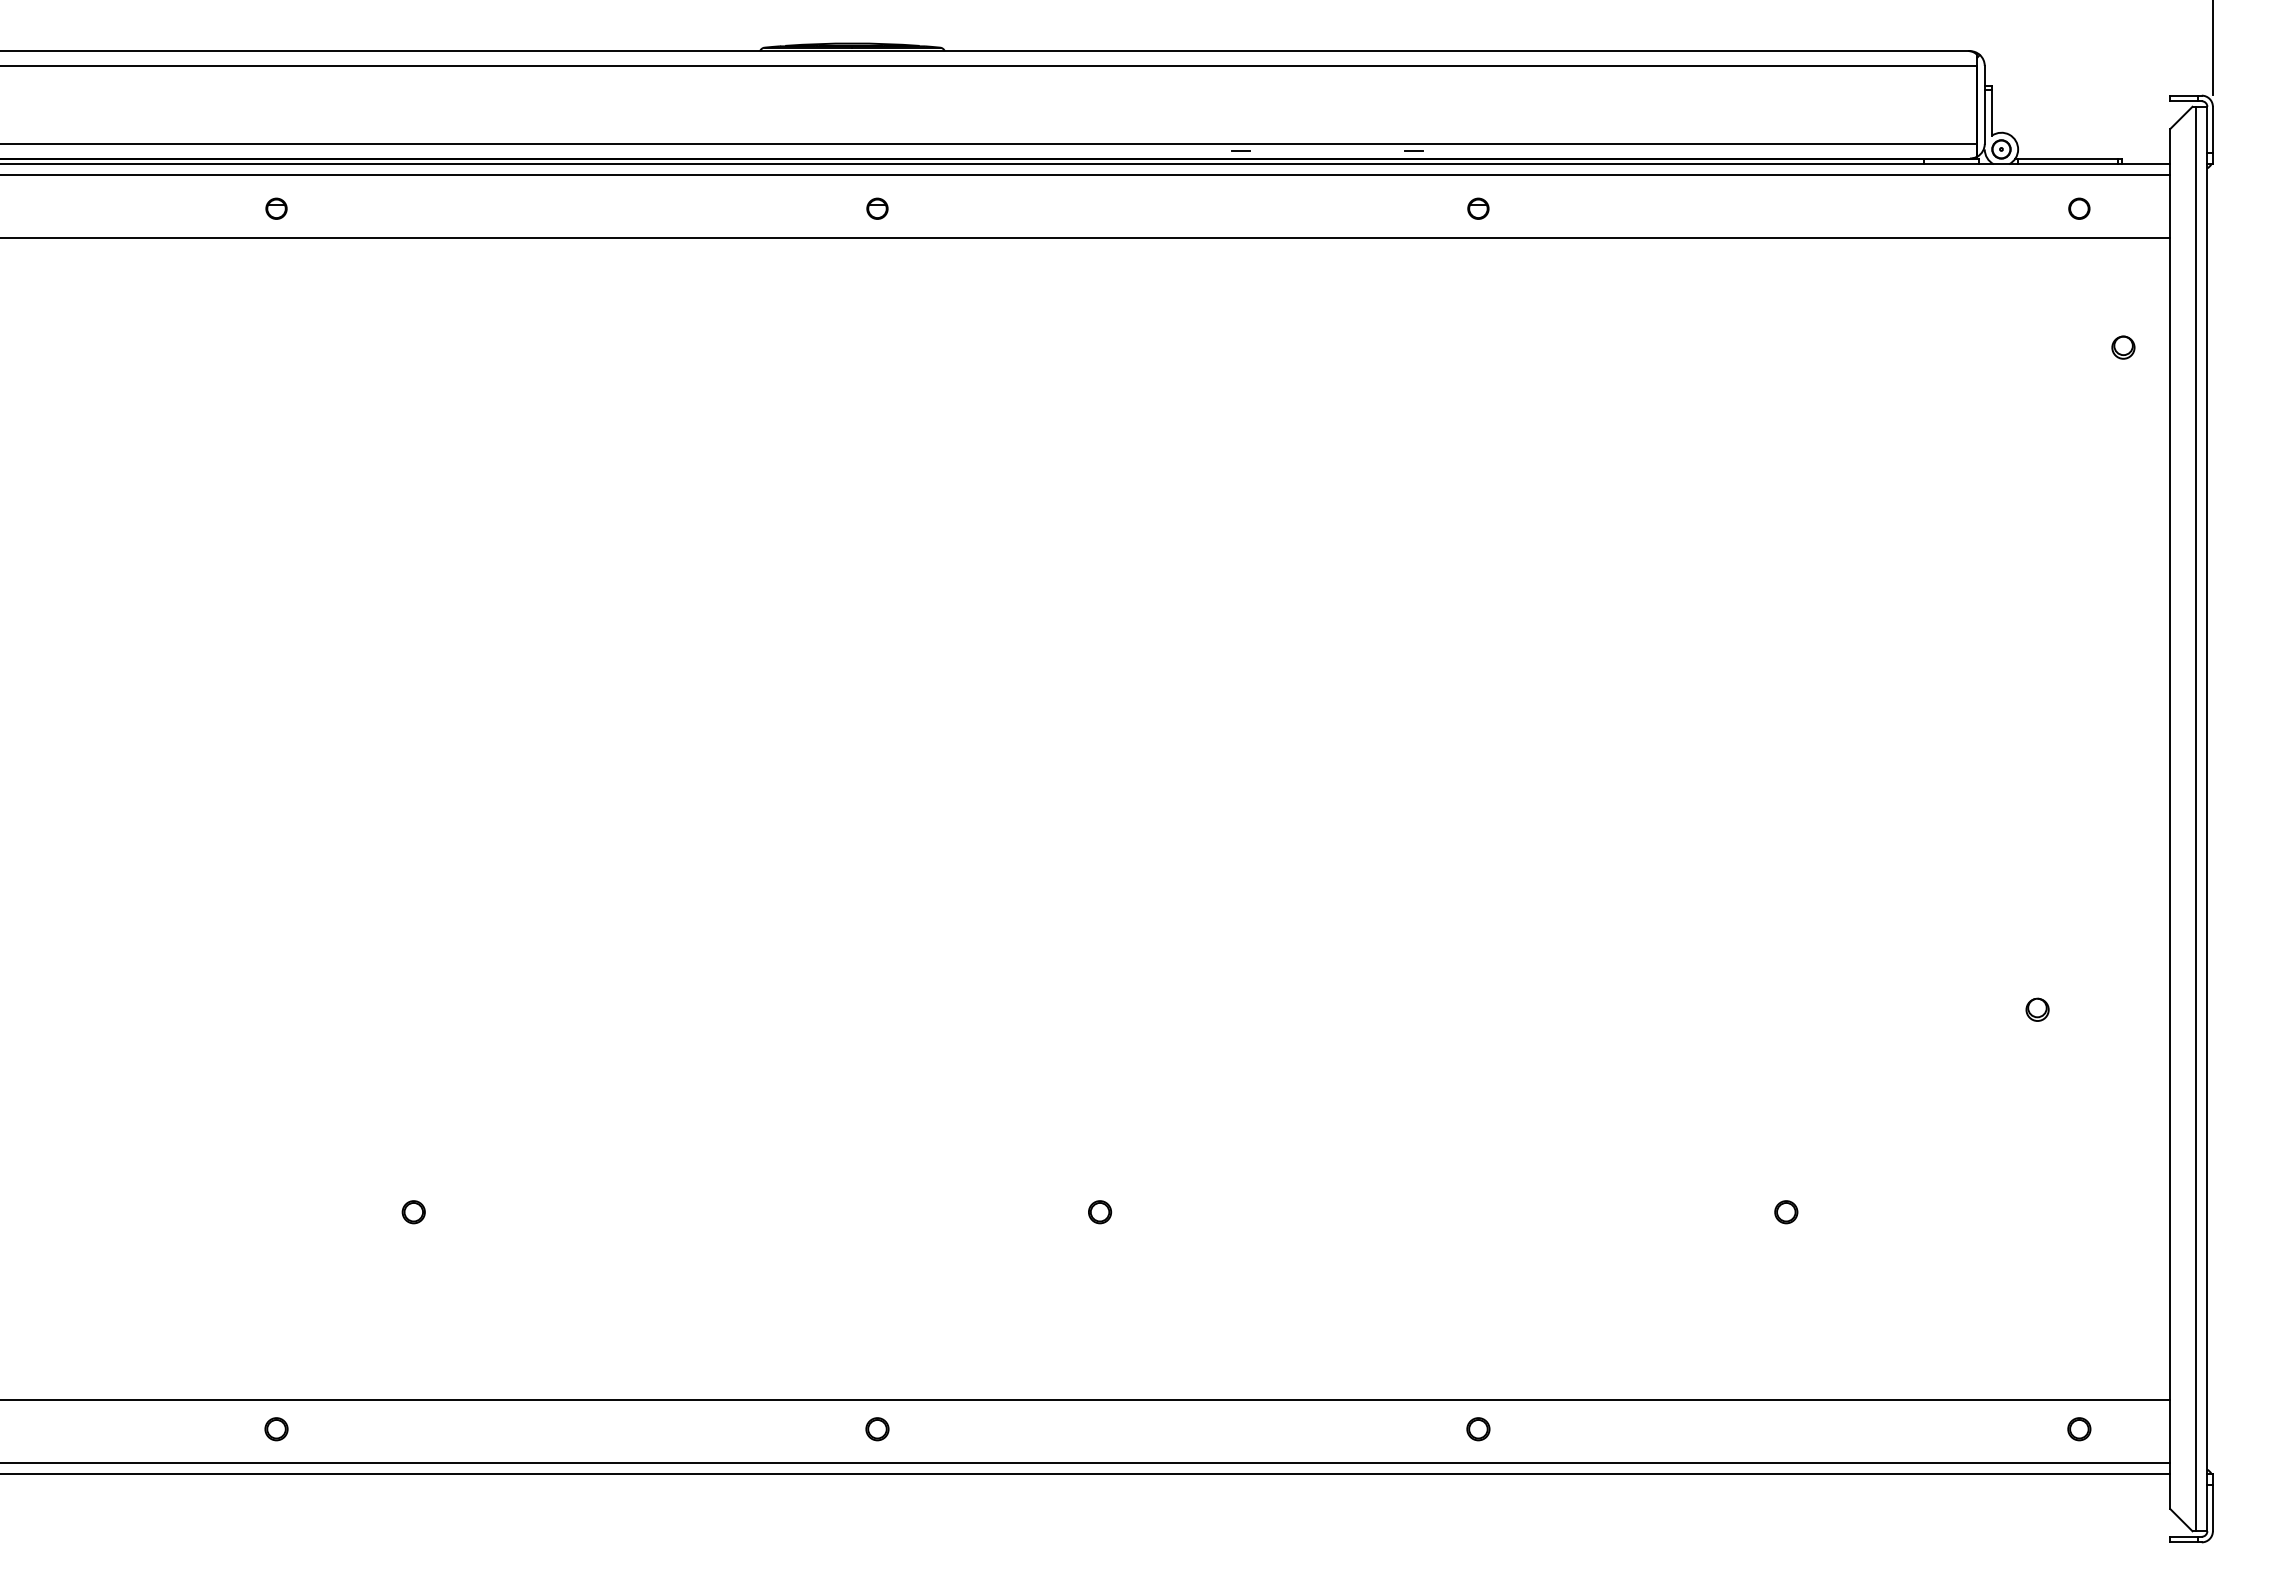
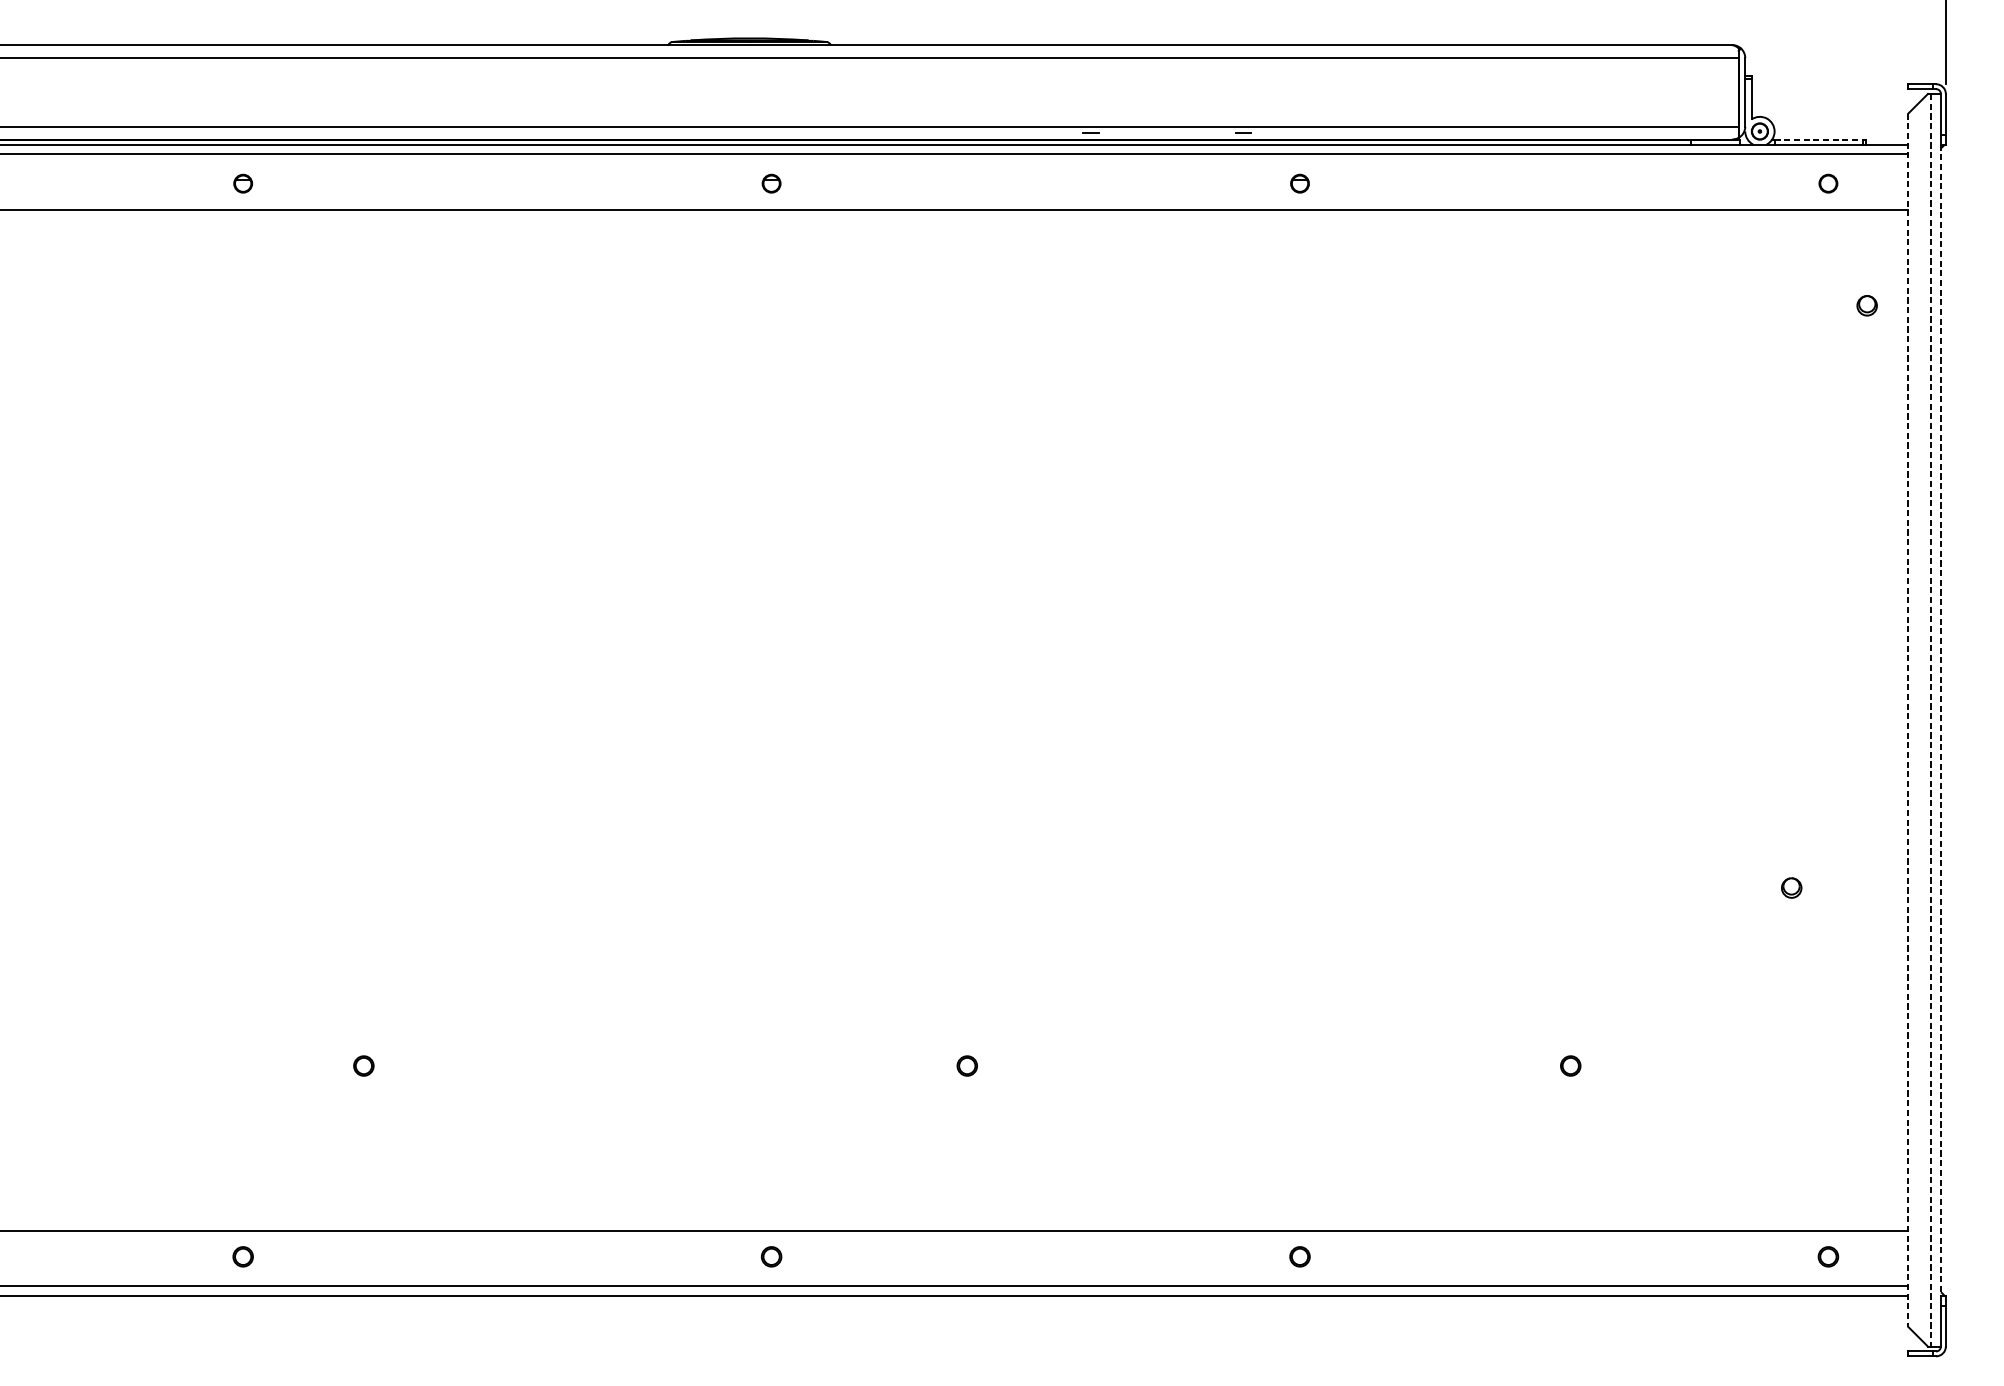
line: (2068, 158) -> (1818, 139), solid -> dashed
line: (2170, 819) -> (1908, 720), solid -> dashed
line: (2196, 819) -> (1931, 720), solid -> dashed
line: (2207, 819) -> (1941, 720), solid -> dashed

